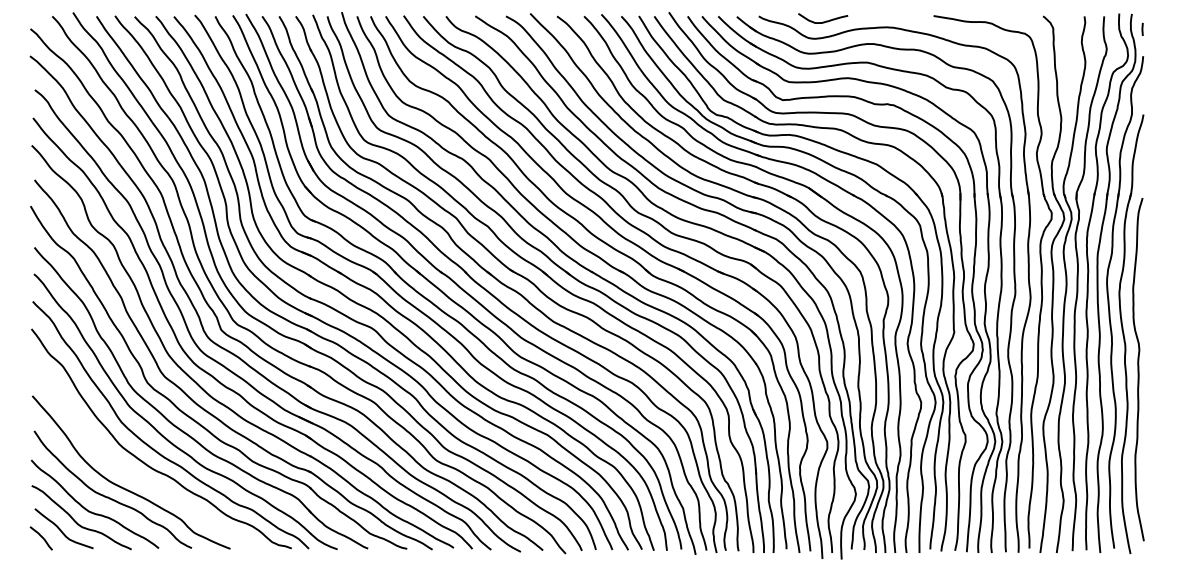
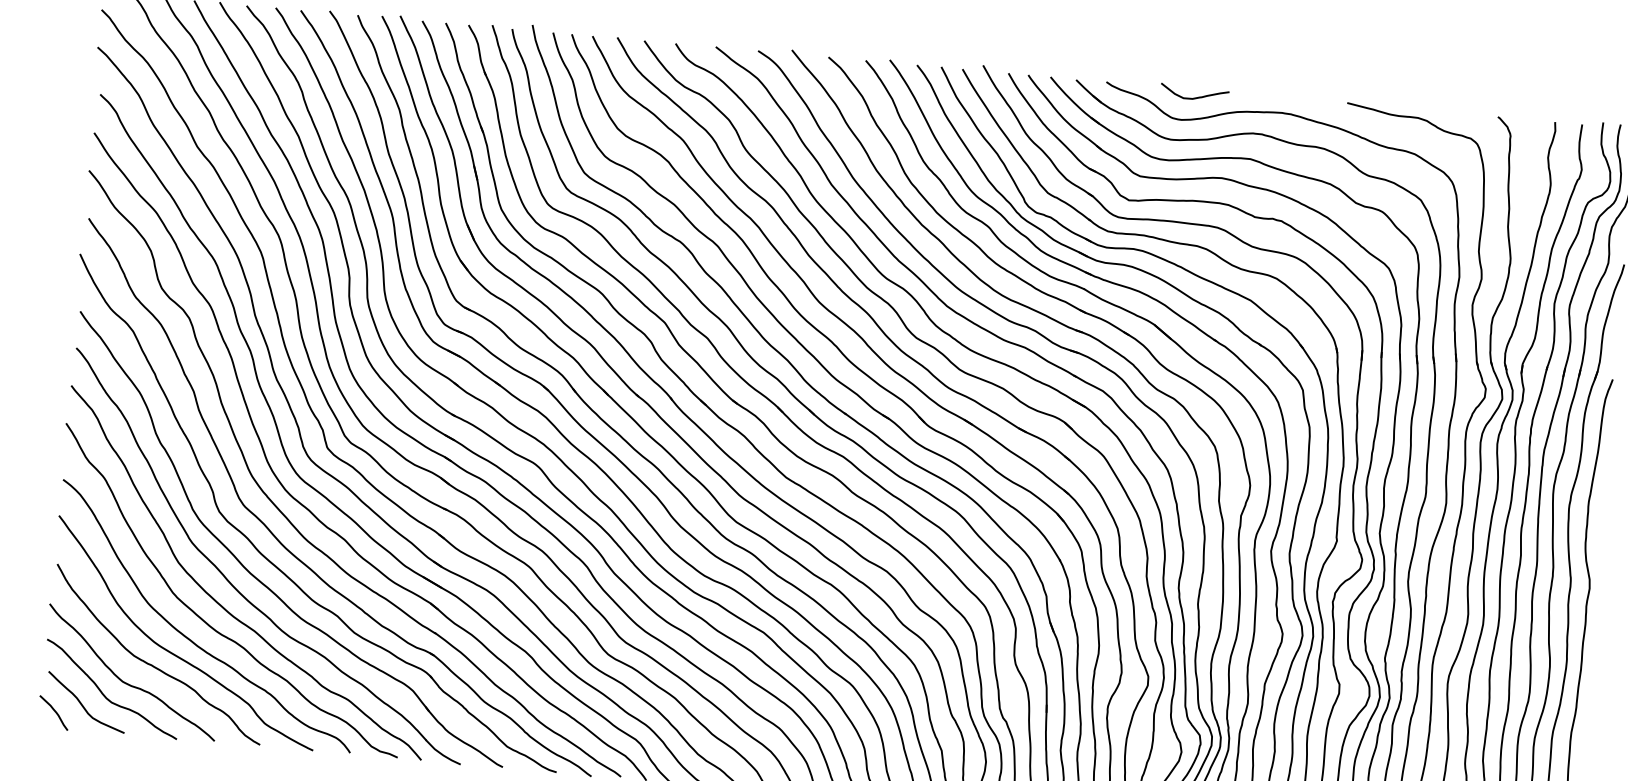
curve: (132, 474) -> (187, 636), added

